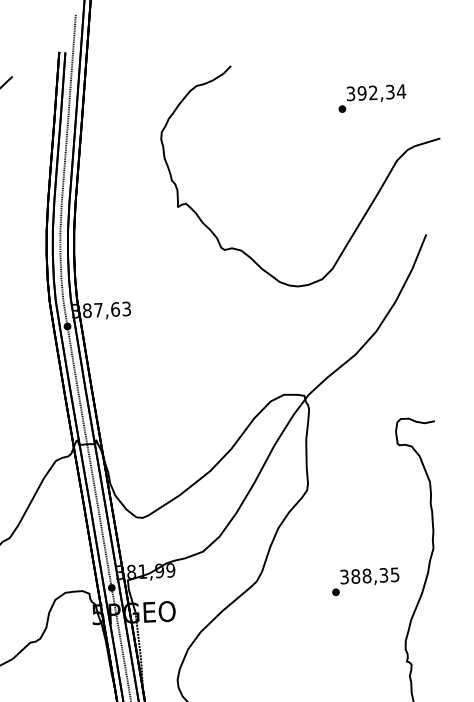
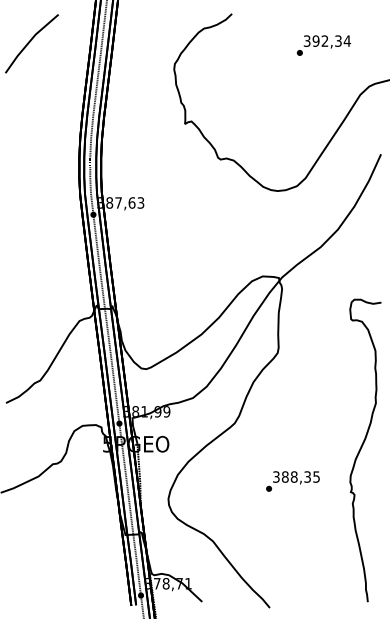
text: (371, 98) -> (323, 45), moved
text: (365, 581) -> (292, 481), moved

